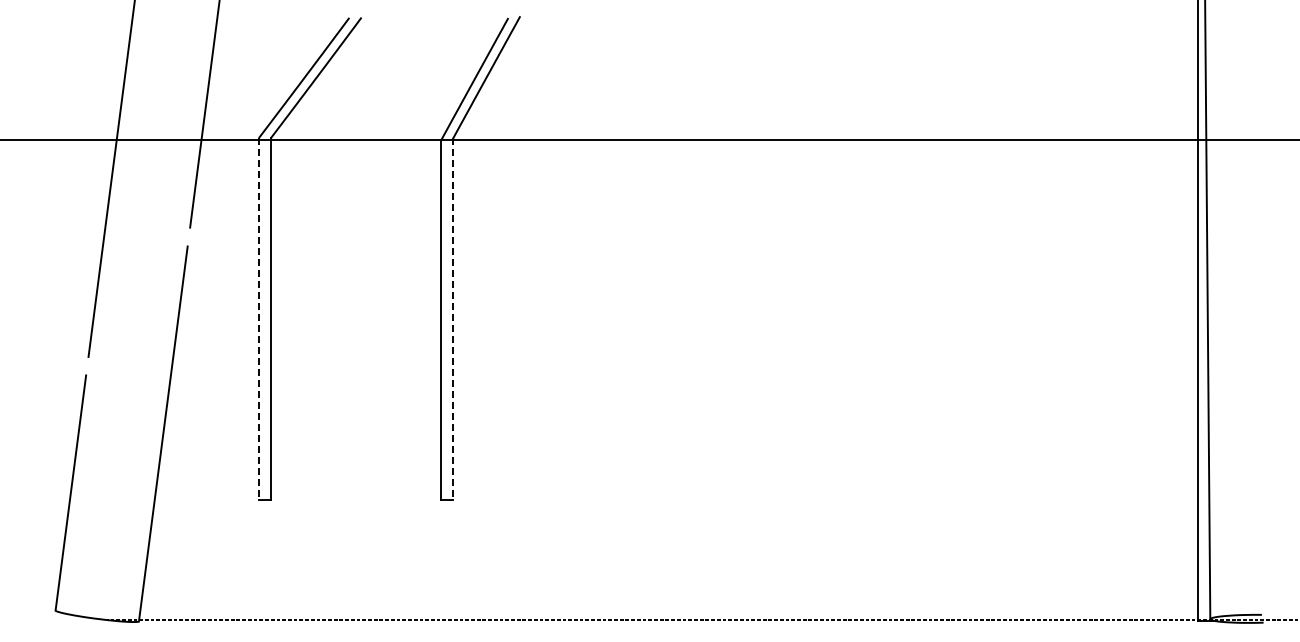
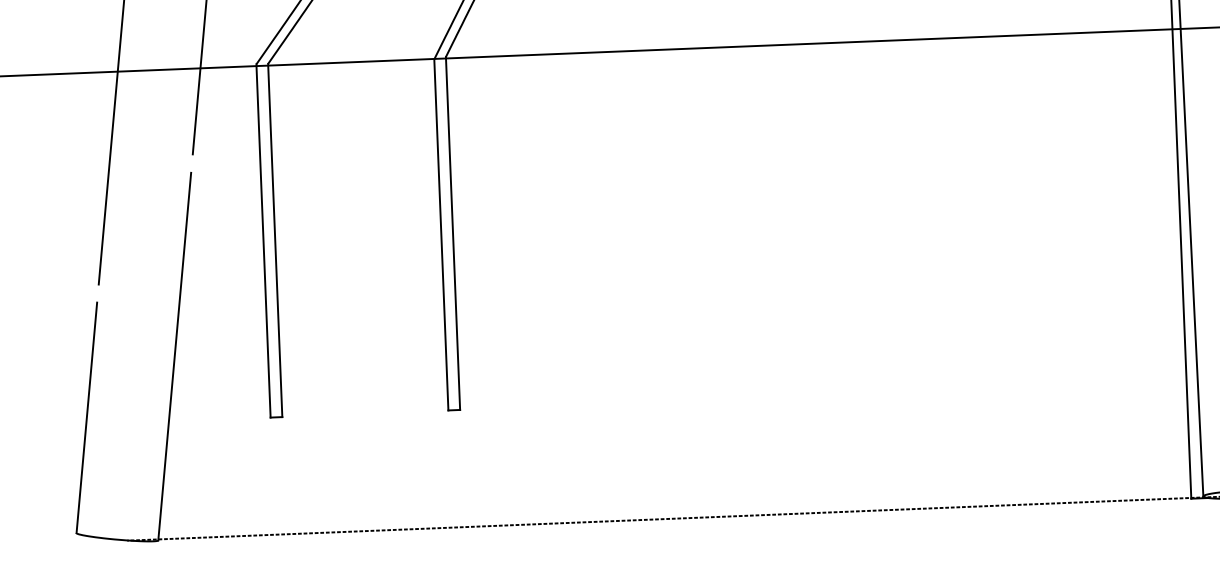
line: (258, 319) -> (263, 241), dashed -> solid
line: (453, 319) -> (453, 233), dashed -> solid

